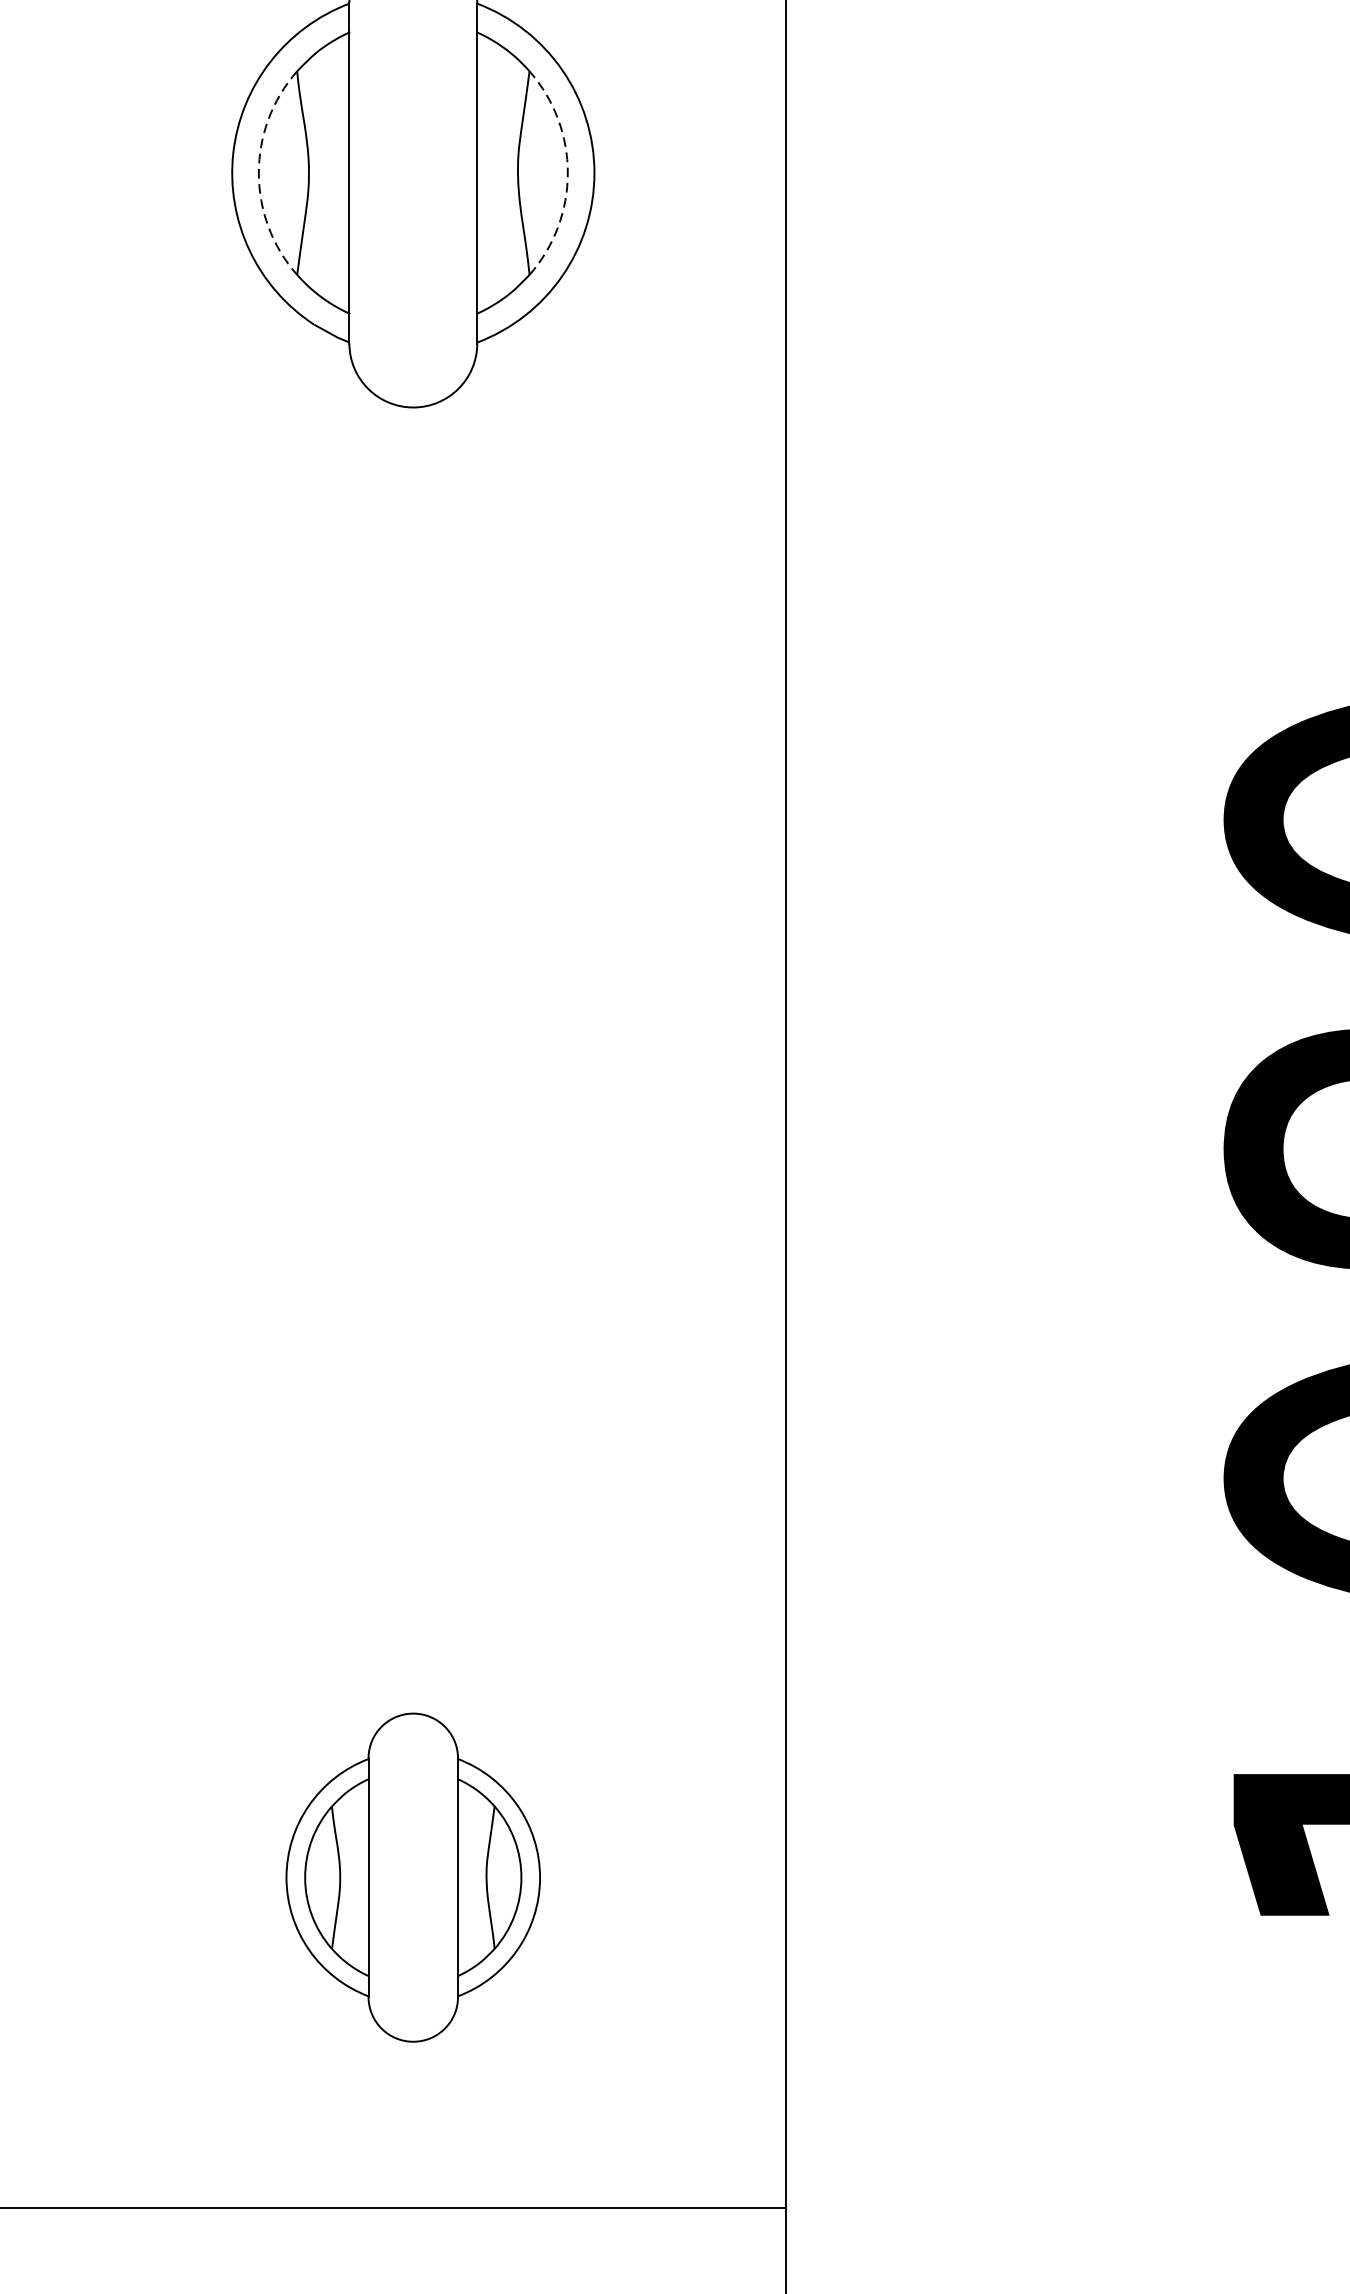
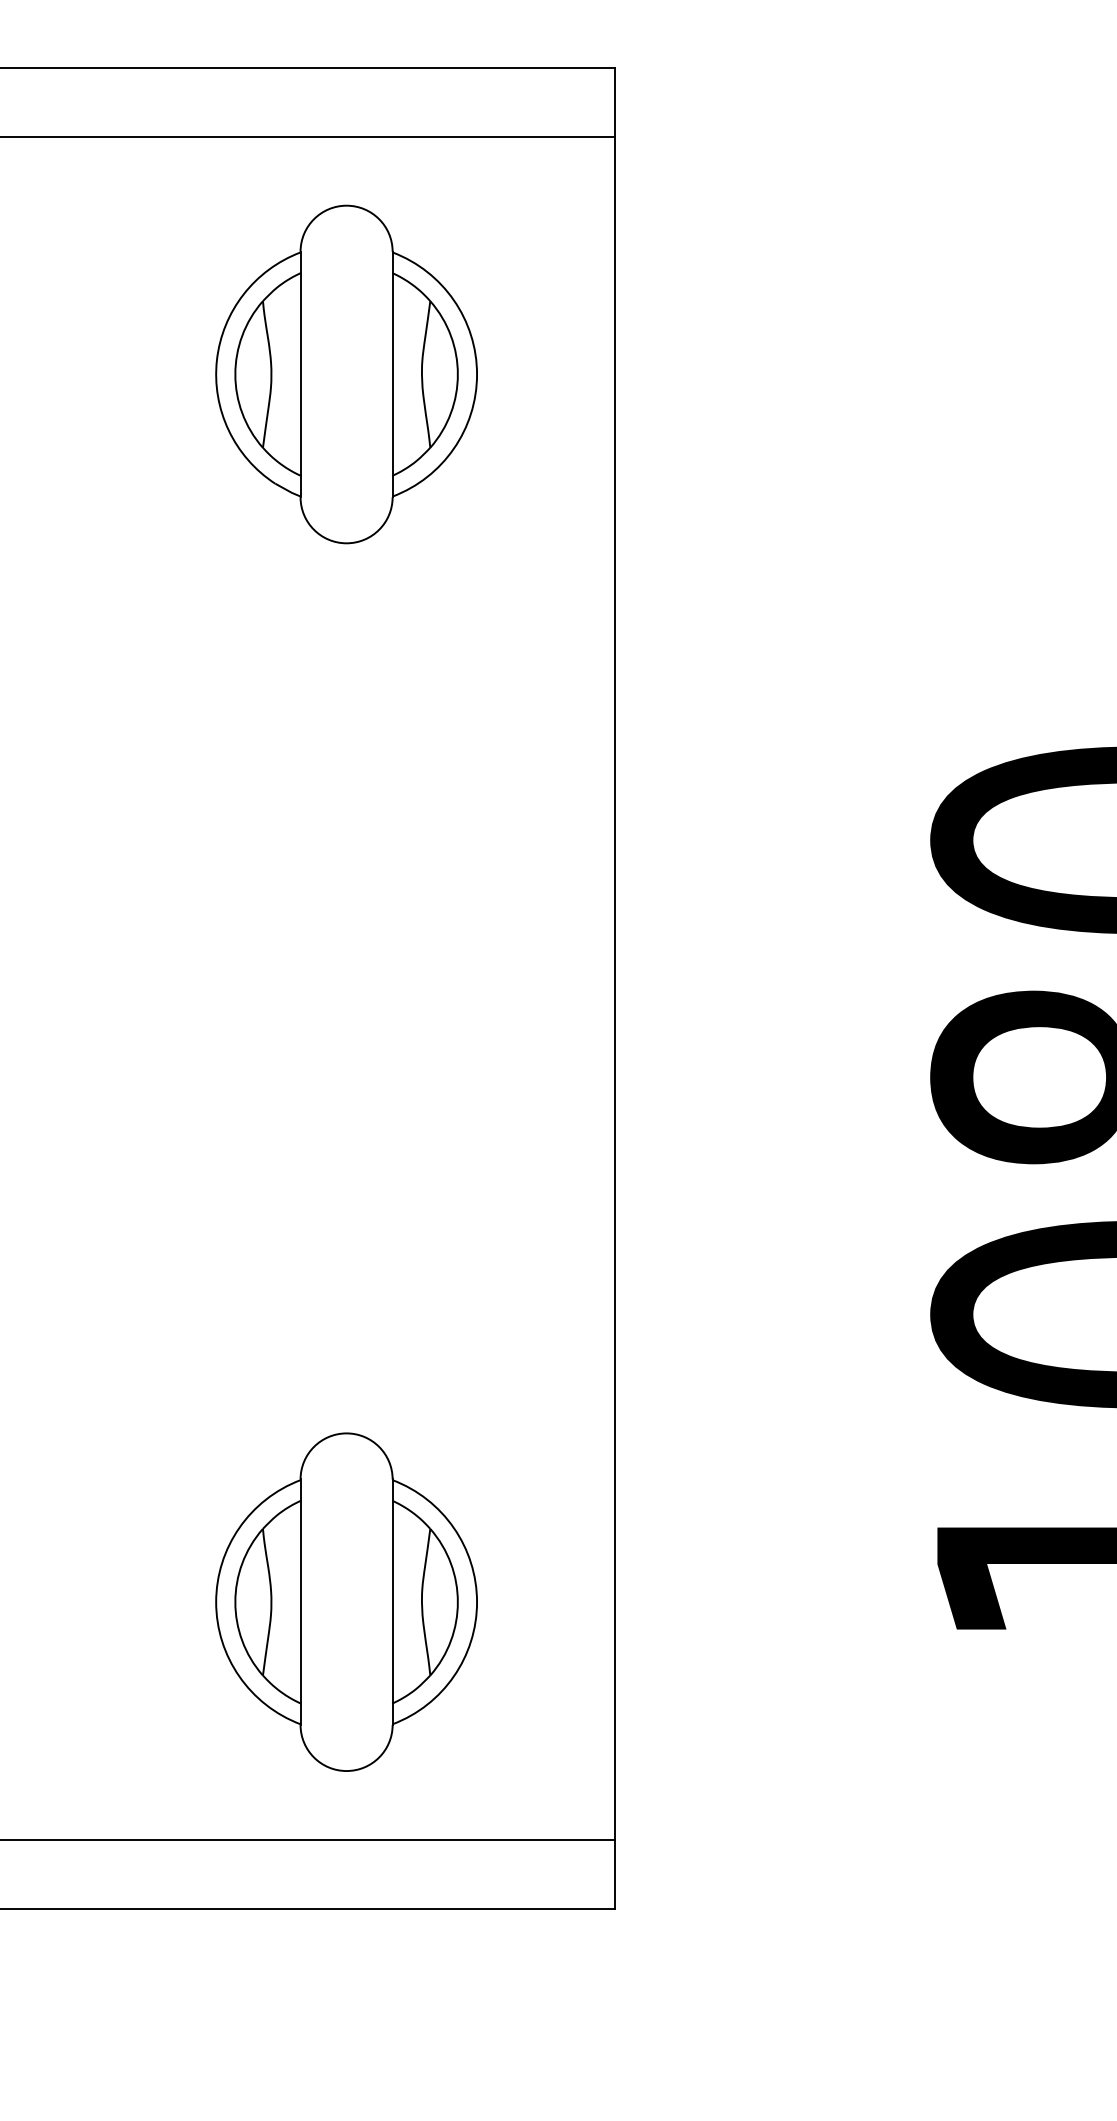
arc: (259, 173) -> (235, 374), dashed -> solid
arc: (567, 173) -> (457, 374), dashed -> solid
part: (413, 1876) -> (346, 1601), size x1.43

